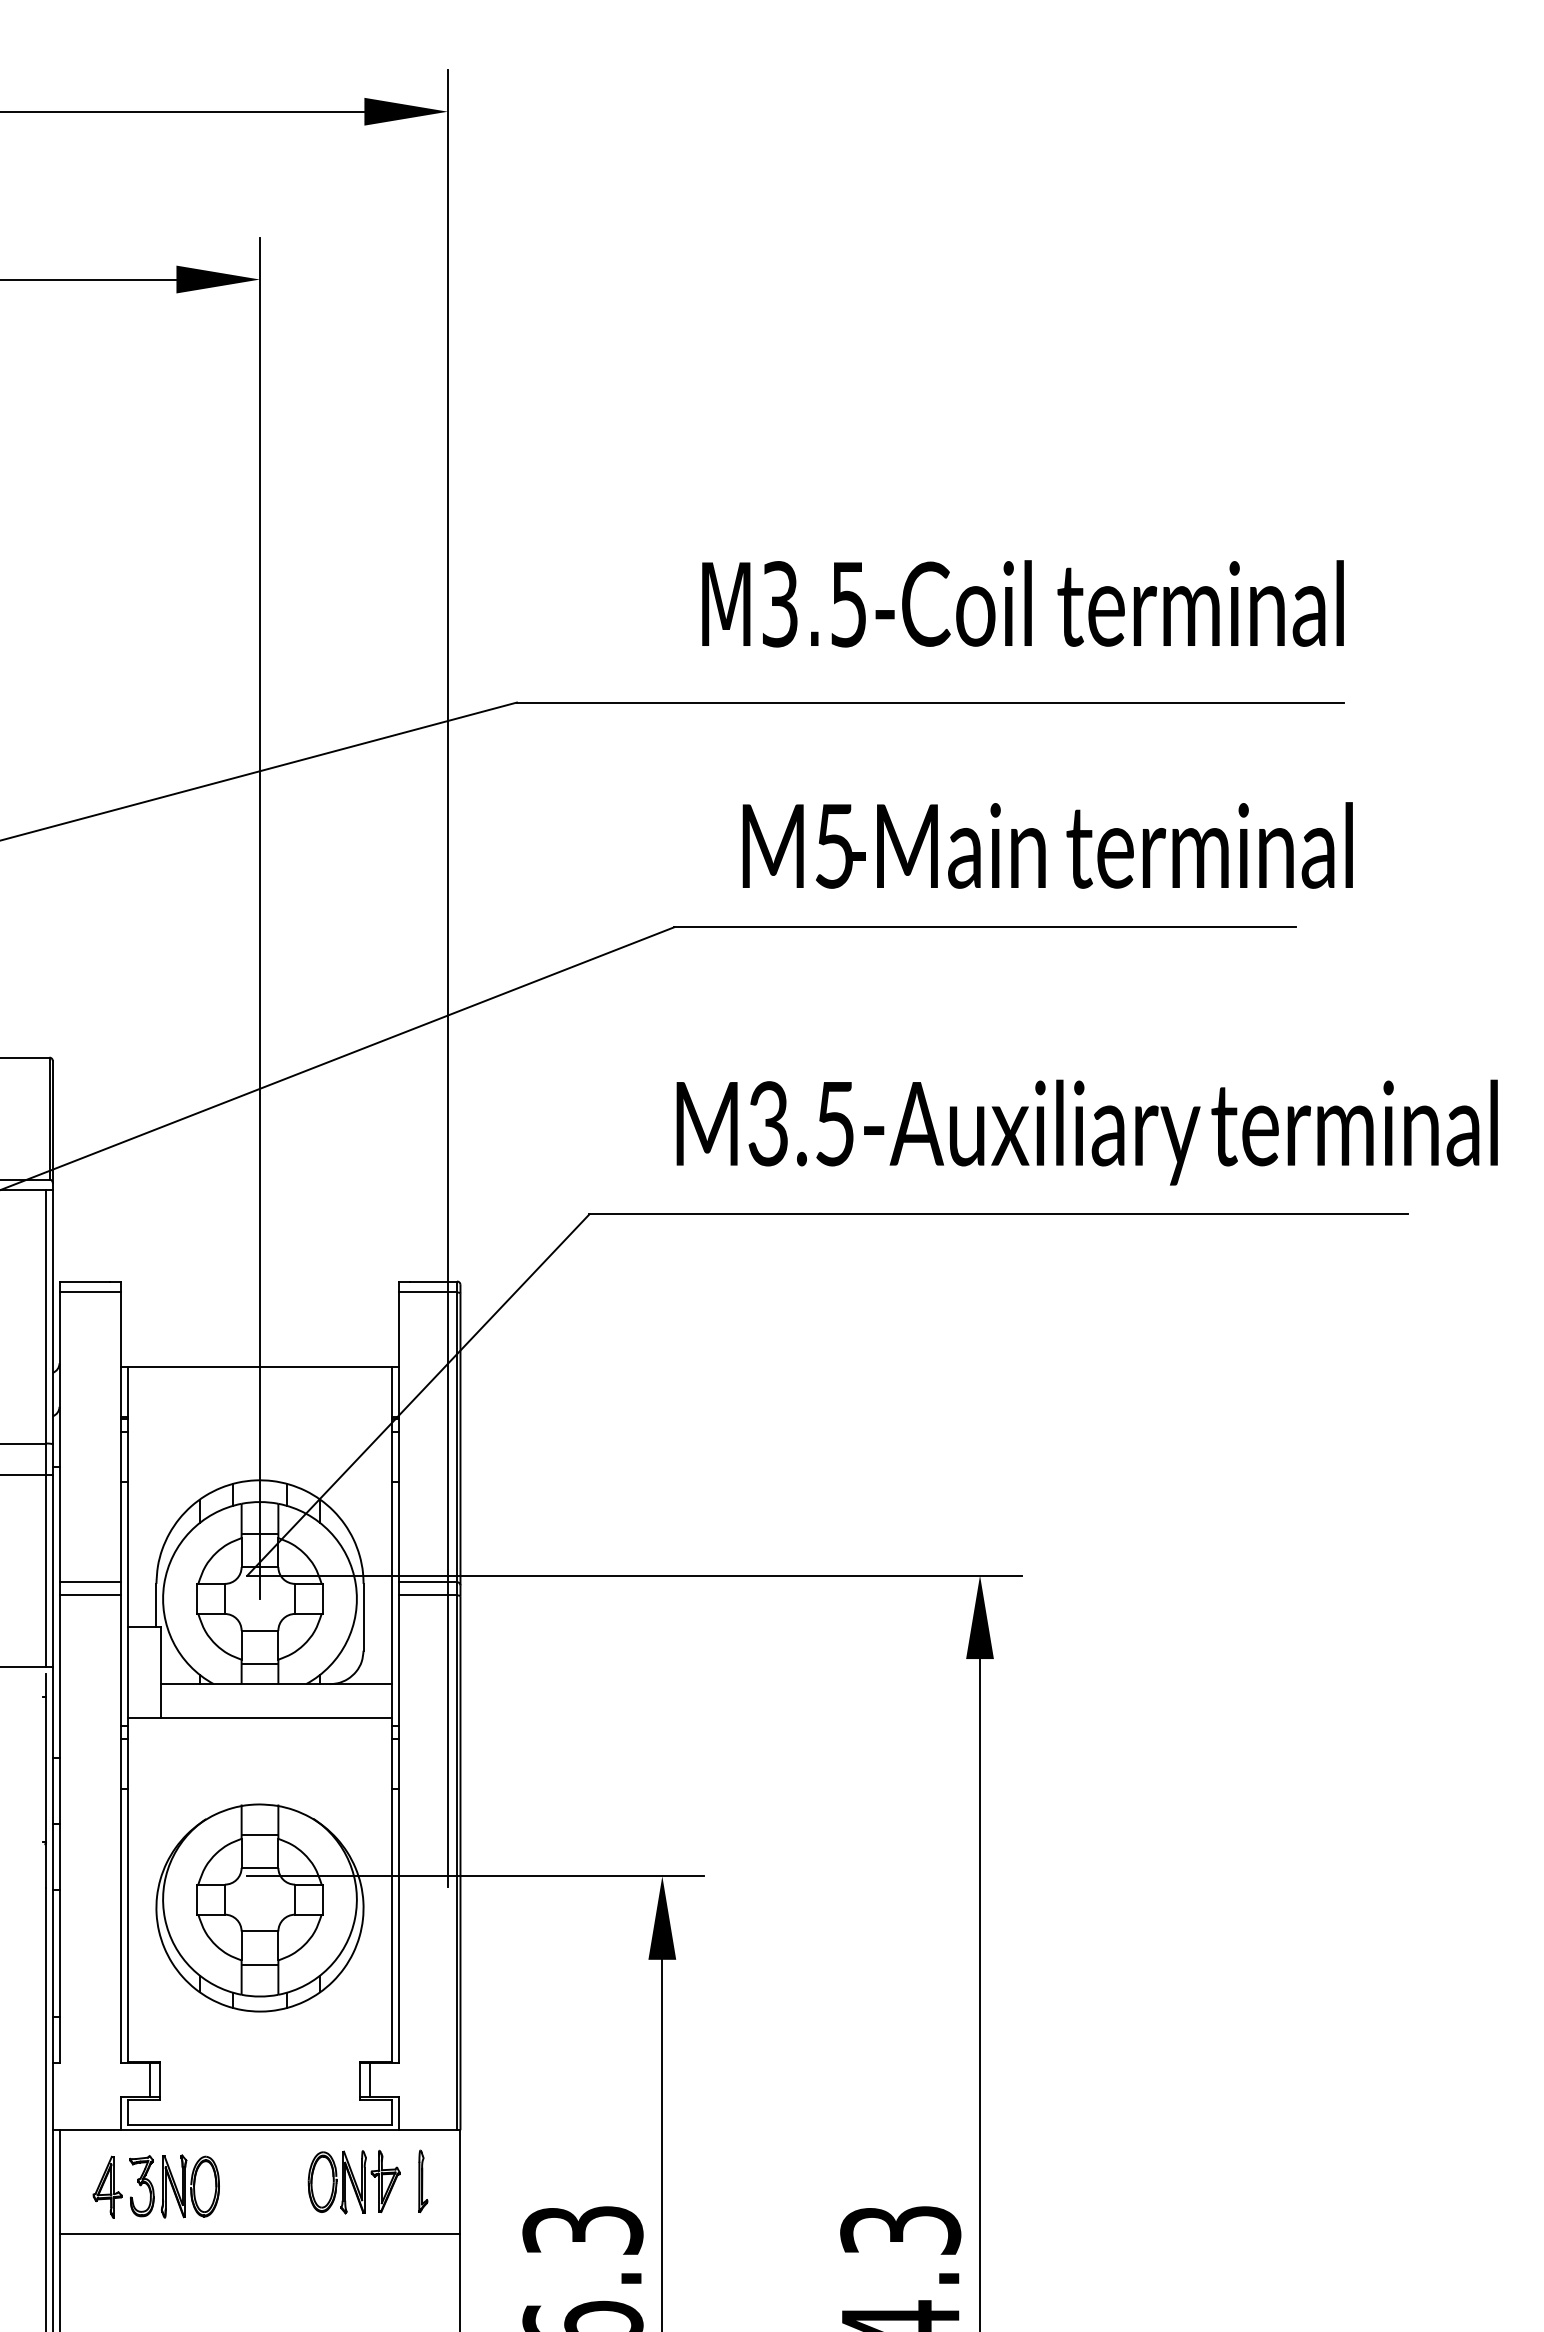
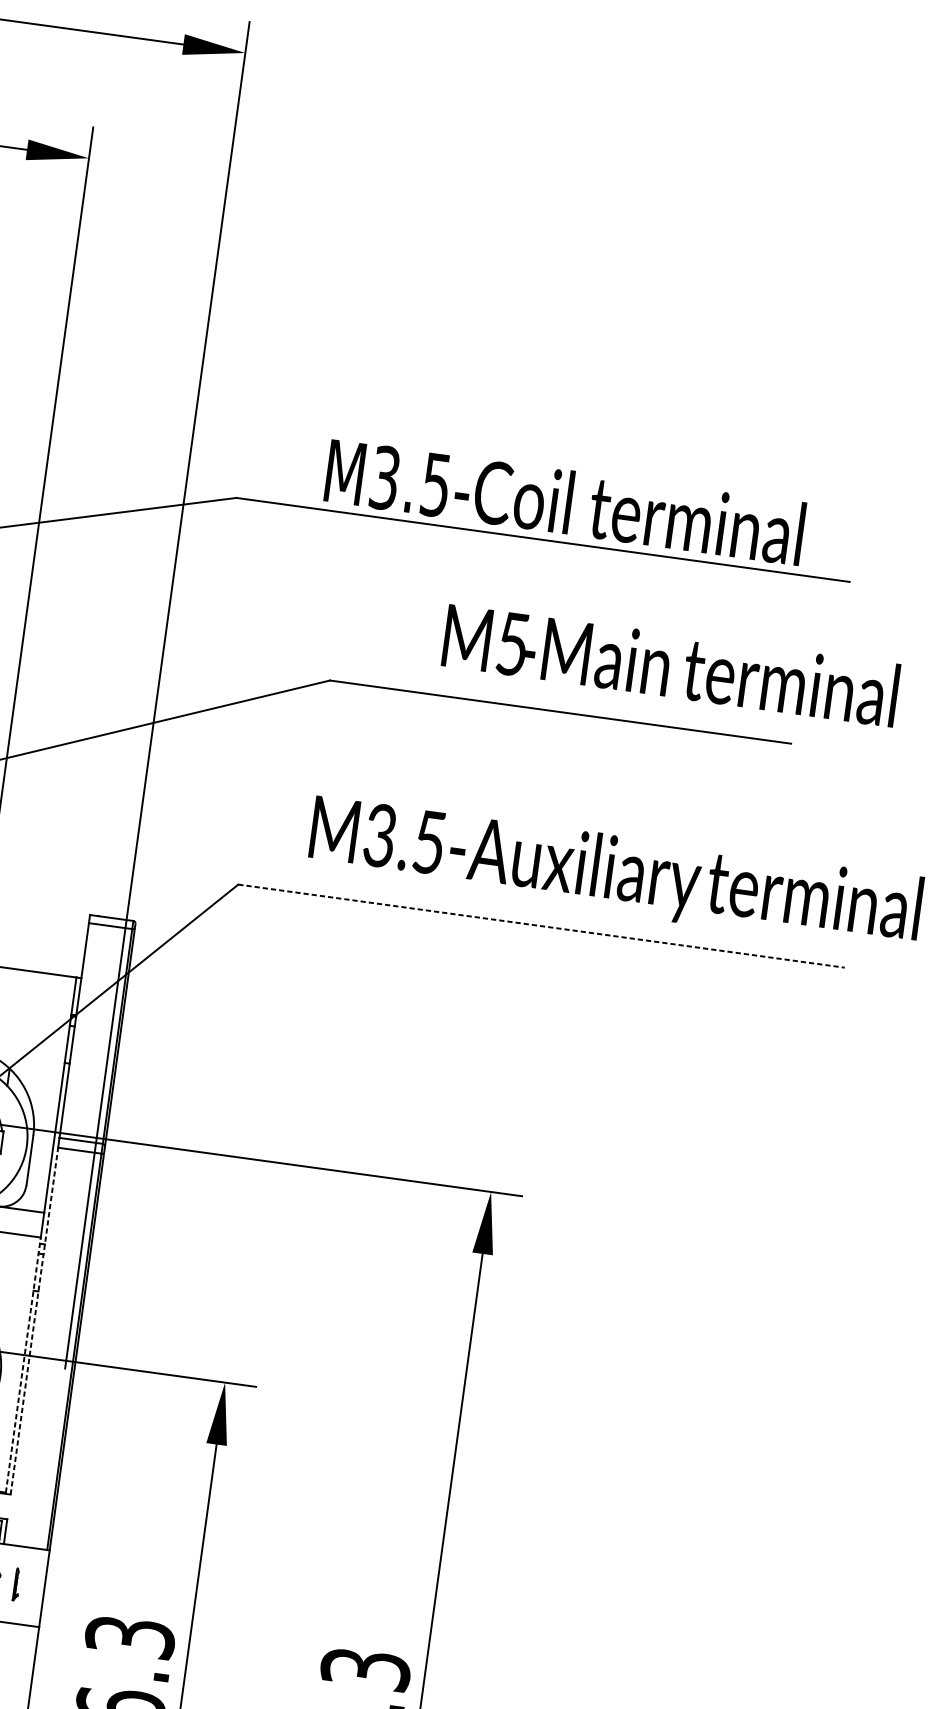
text: (1022, 603) -> (564, 502), moved
text: (1047, 845) -> (670, 665), moved
line: (999, 1214) -> (542, 926), solid -> dashed
line: (398, 1829) -> (34, 1321), solid -> dashed
line: (391, 1889) -> (23, 1364), solid -> dashed
part: (423, 2181) -> (17, 1584), size x0.7

